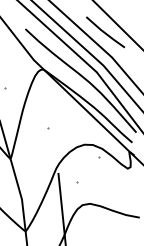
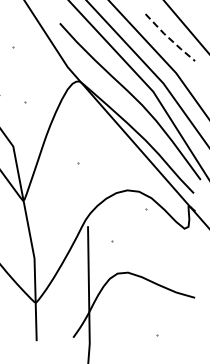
line: (105, 33) -> (169, 38), solid -> dashed

